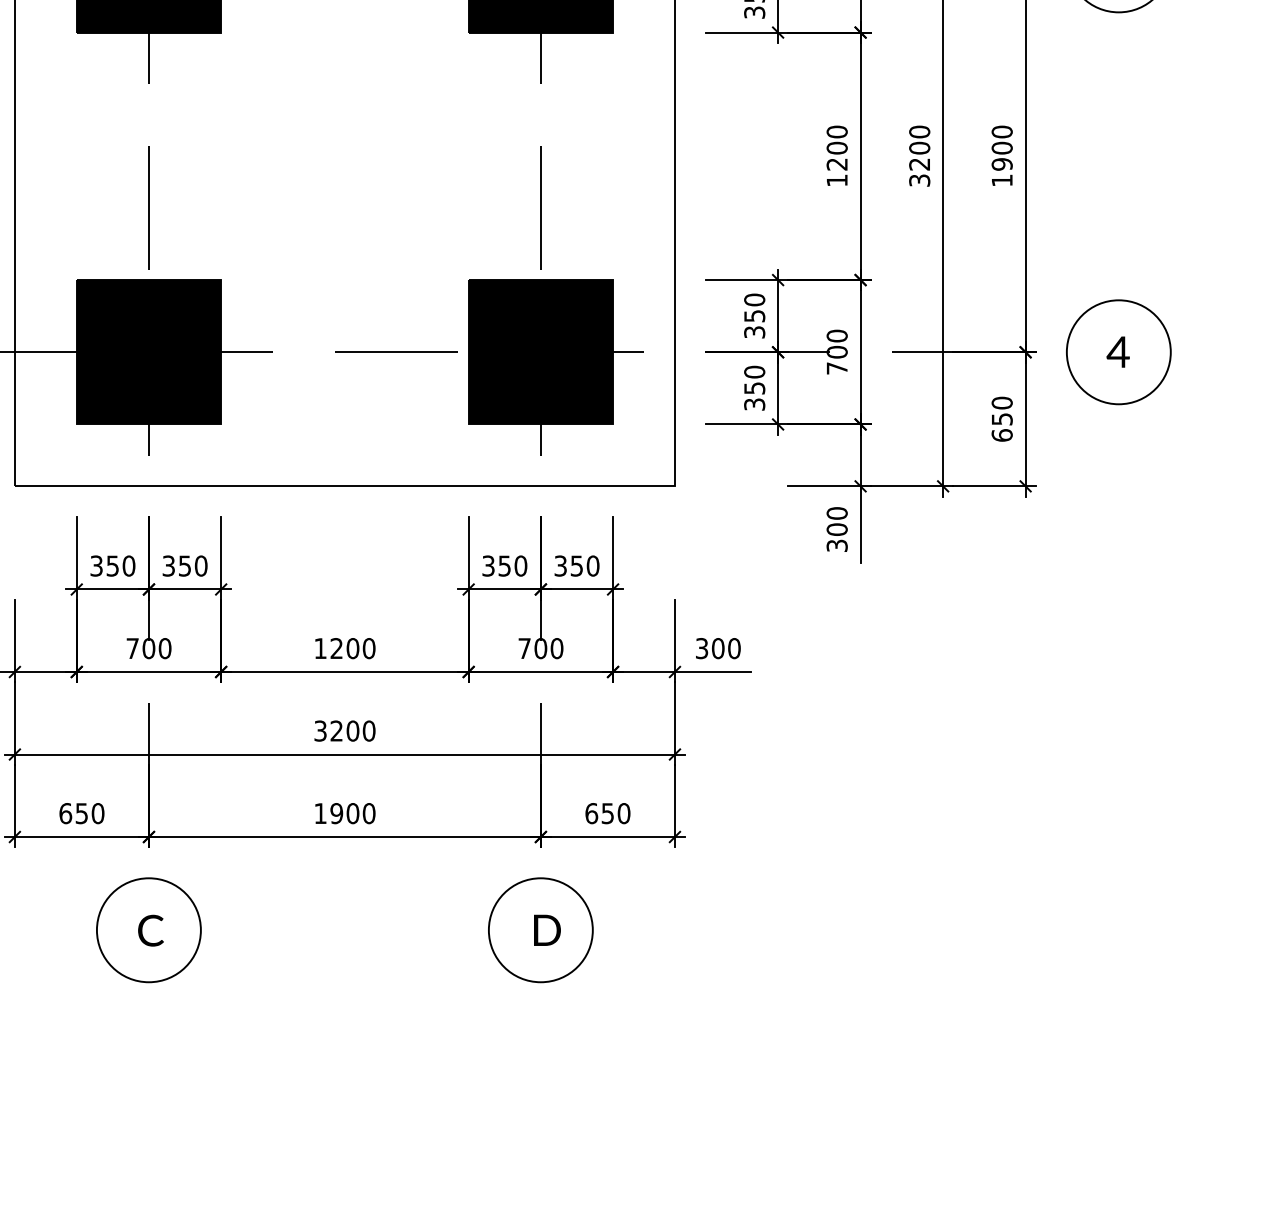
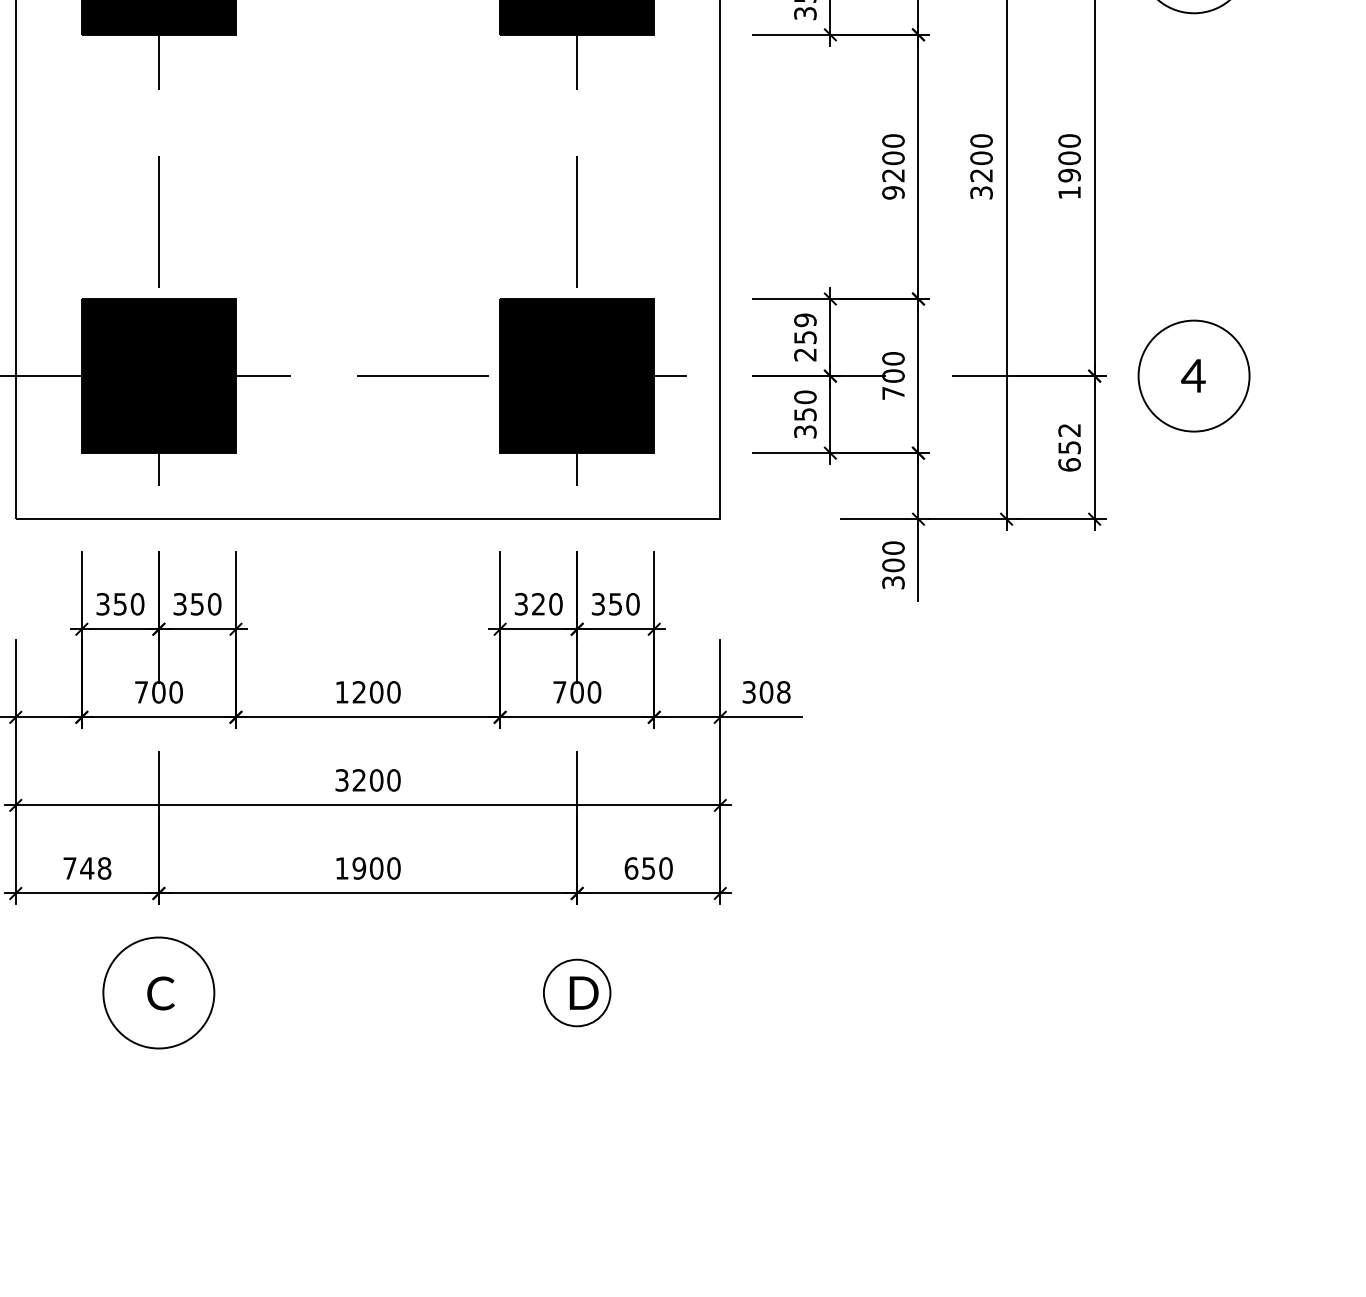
text: (837, 180) -> (893, 192), 1200 -> 9200
text: (754, 316) -> (805, 337), 350 -> 259
text: (1002, 403) -> (1069, 430), 650 -> 652
text: (504, 566) -> (538, 604), 350 -> 320
text: (734, 648) -> (783, 692), 300 -> 308
text: (82, 813) -> (87, 868), 650 -> 748
circle: (540, 929) -> (576, 992), size x0.6

